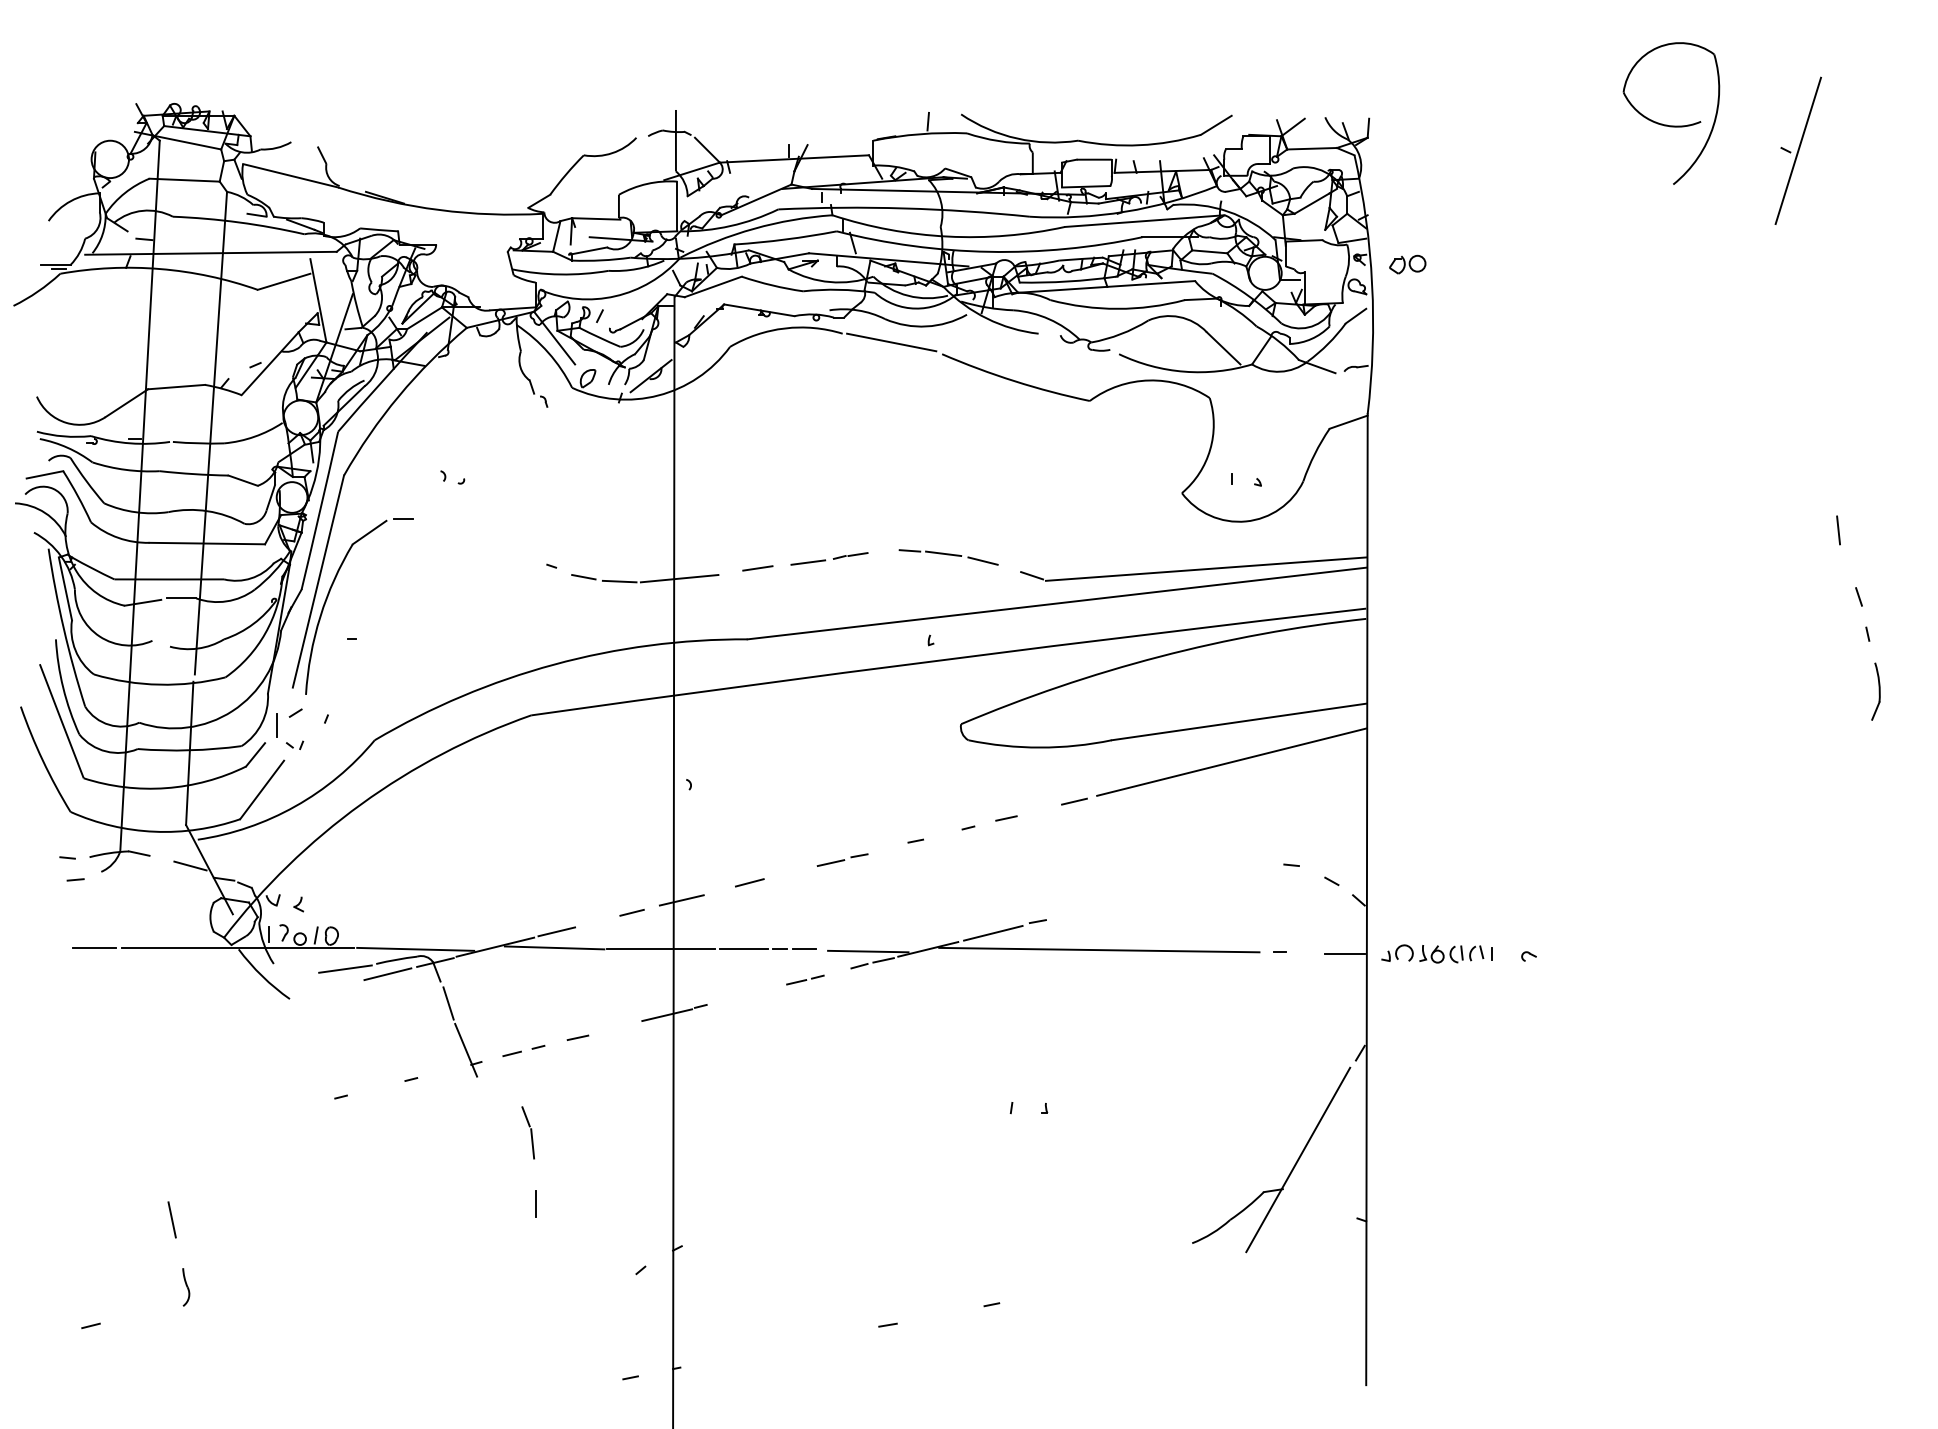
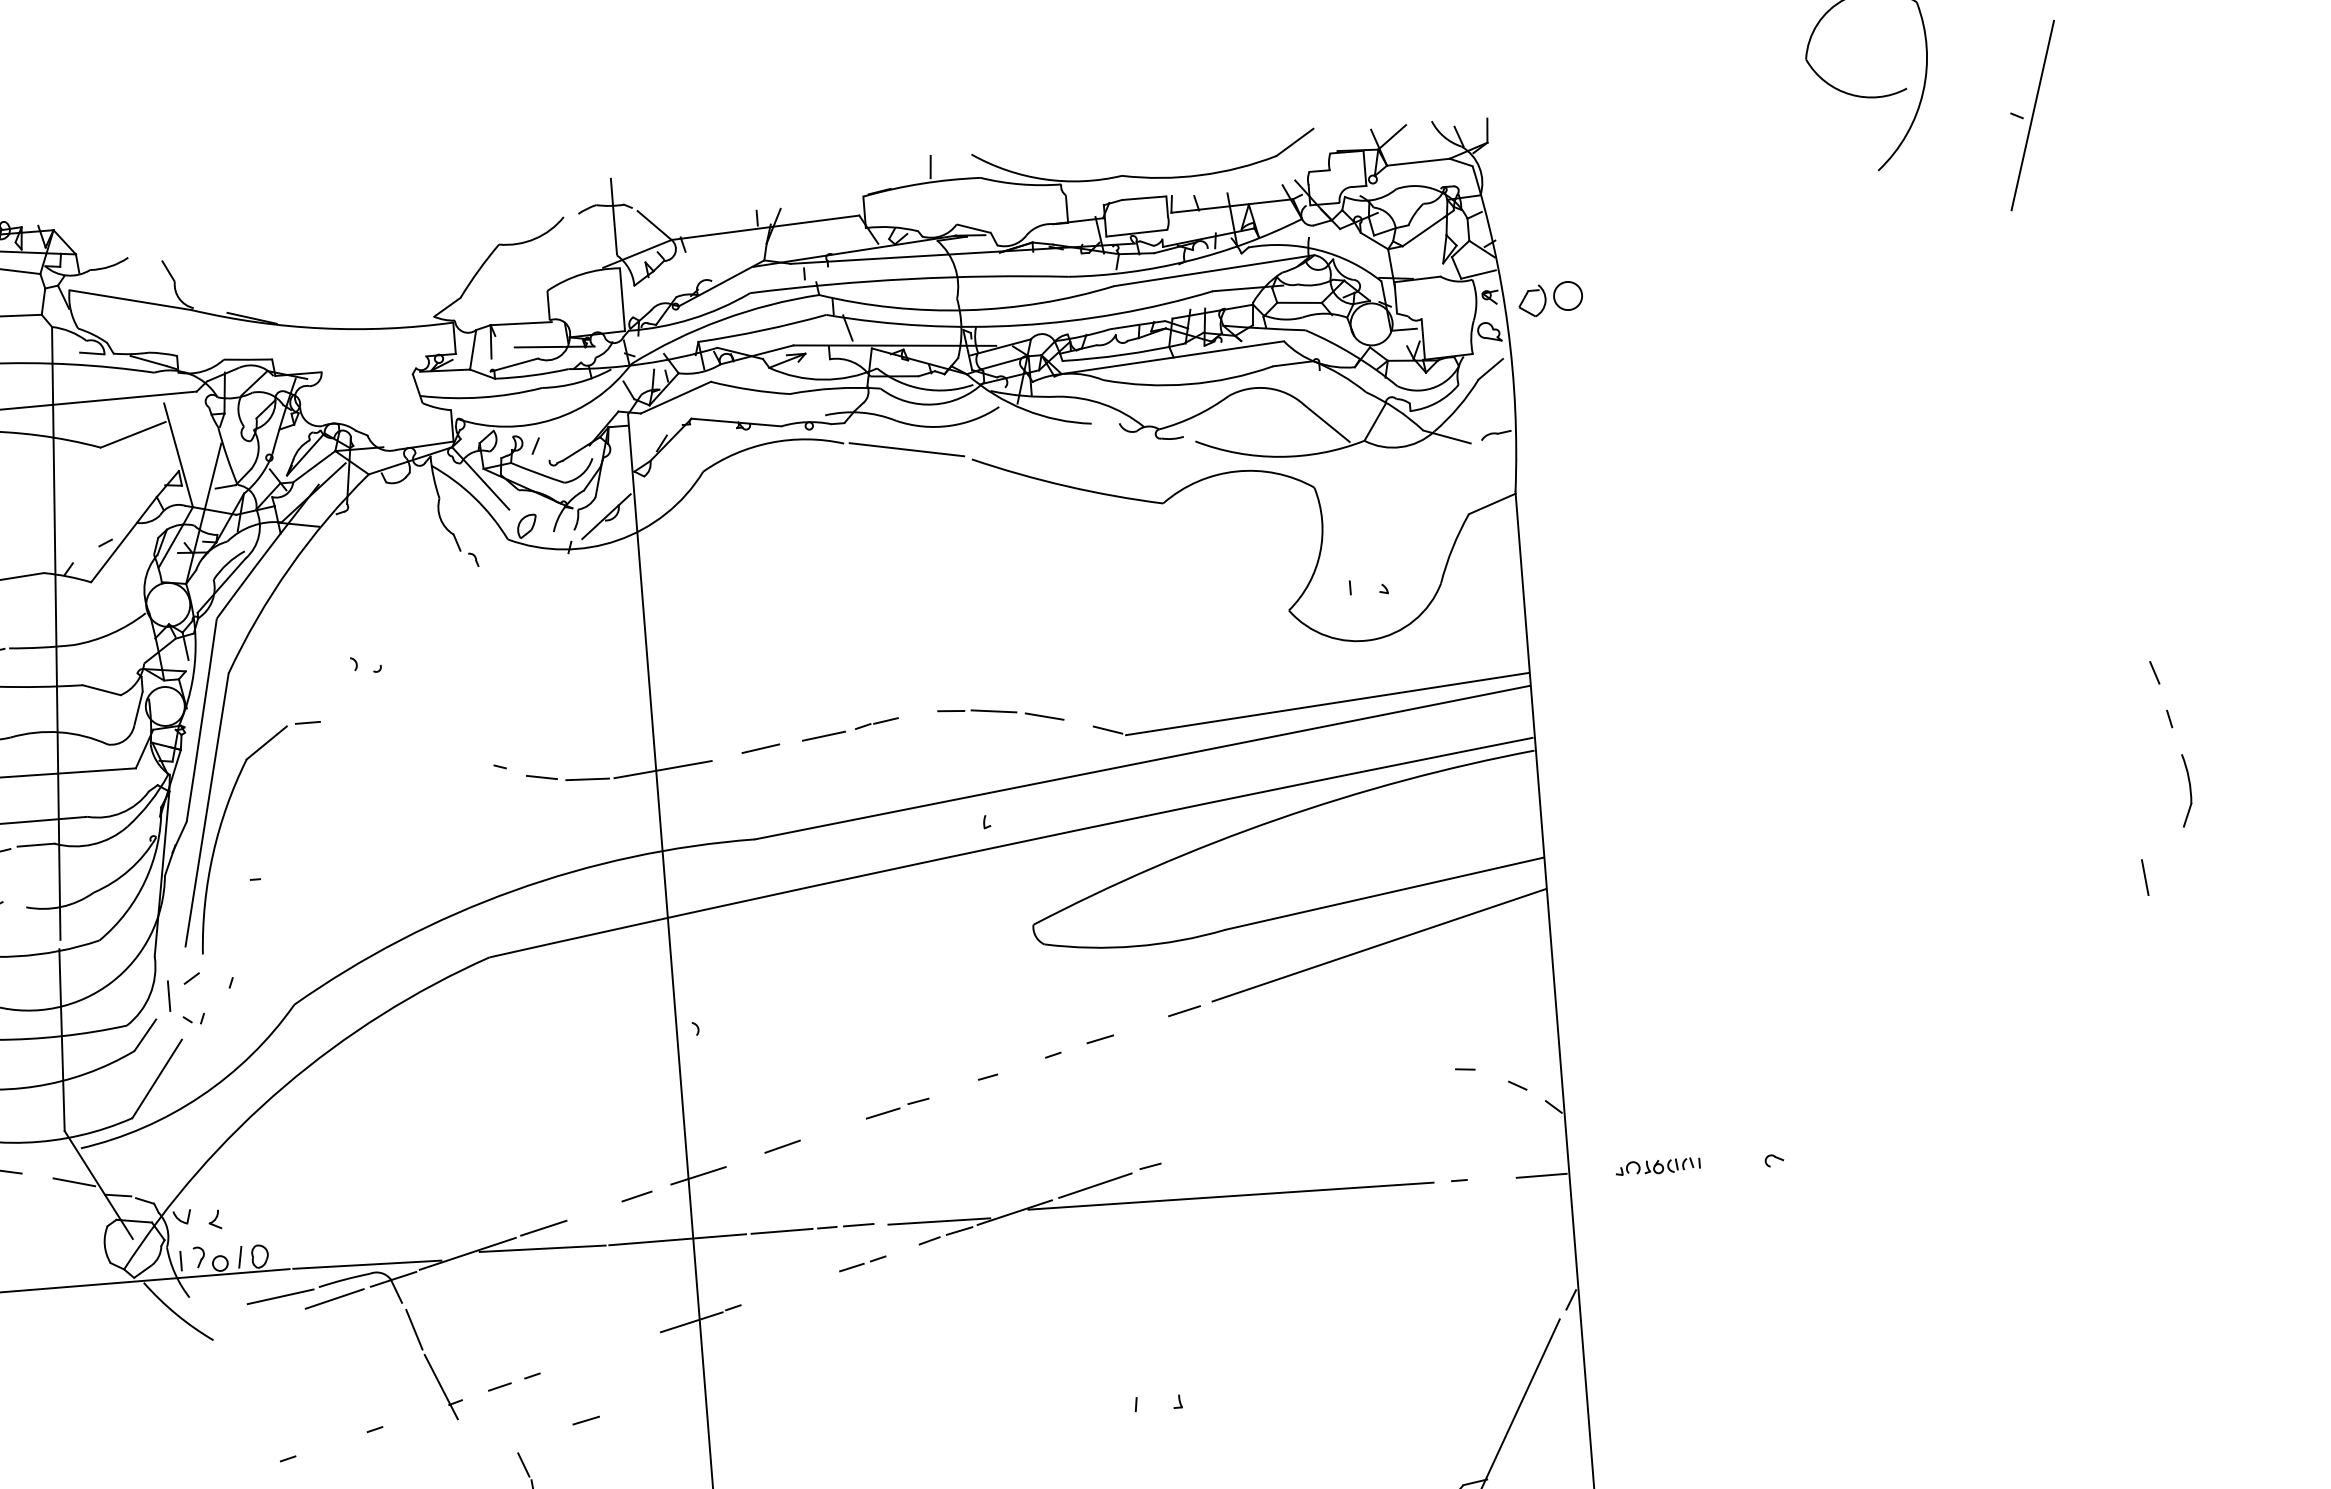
part: (1407, 264) -> (1550, 298), size x1.4
line: (1838, 530) -> (2145, 877), moved
part: (1436, 953) -> (1657, 1166), size x0.6
line: (577, 1037) -> (585, 1420), moved

